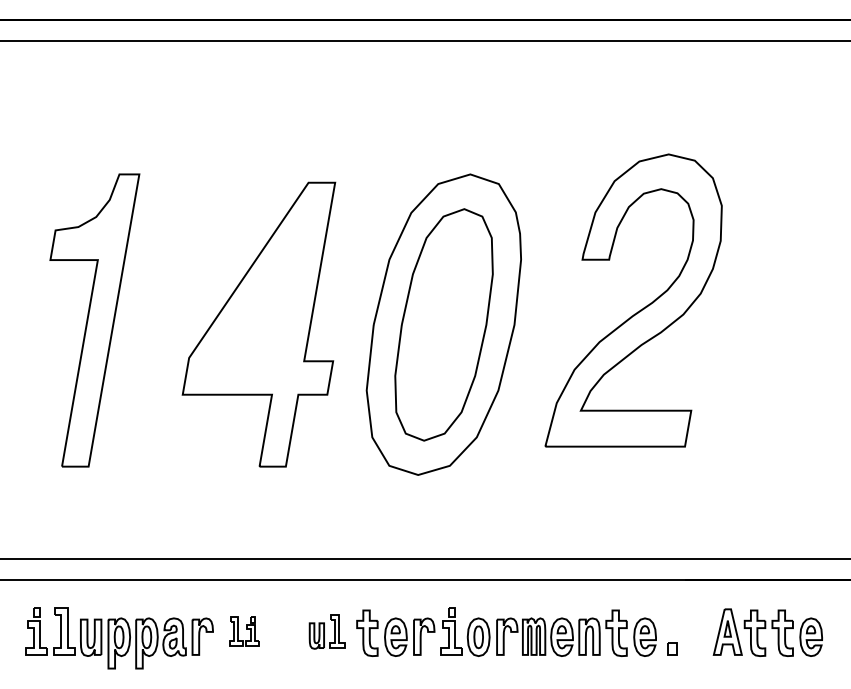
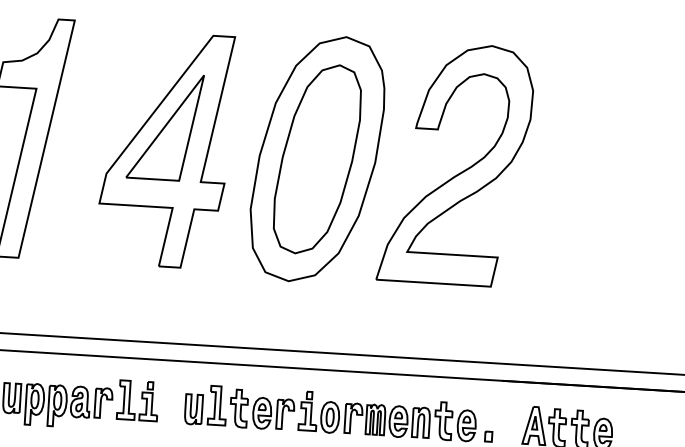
part: (256, 296) -> (164, 126), added
part: (640, 309) -> (461, 171), moved
part: (244, 631) -> (138, 400), size x1.67
part: (326, 631) -> (205, 405), size x1.43

